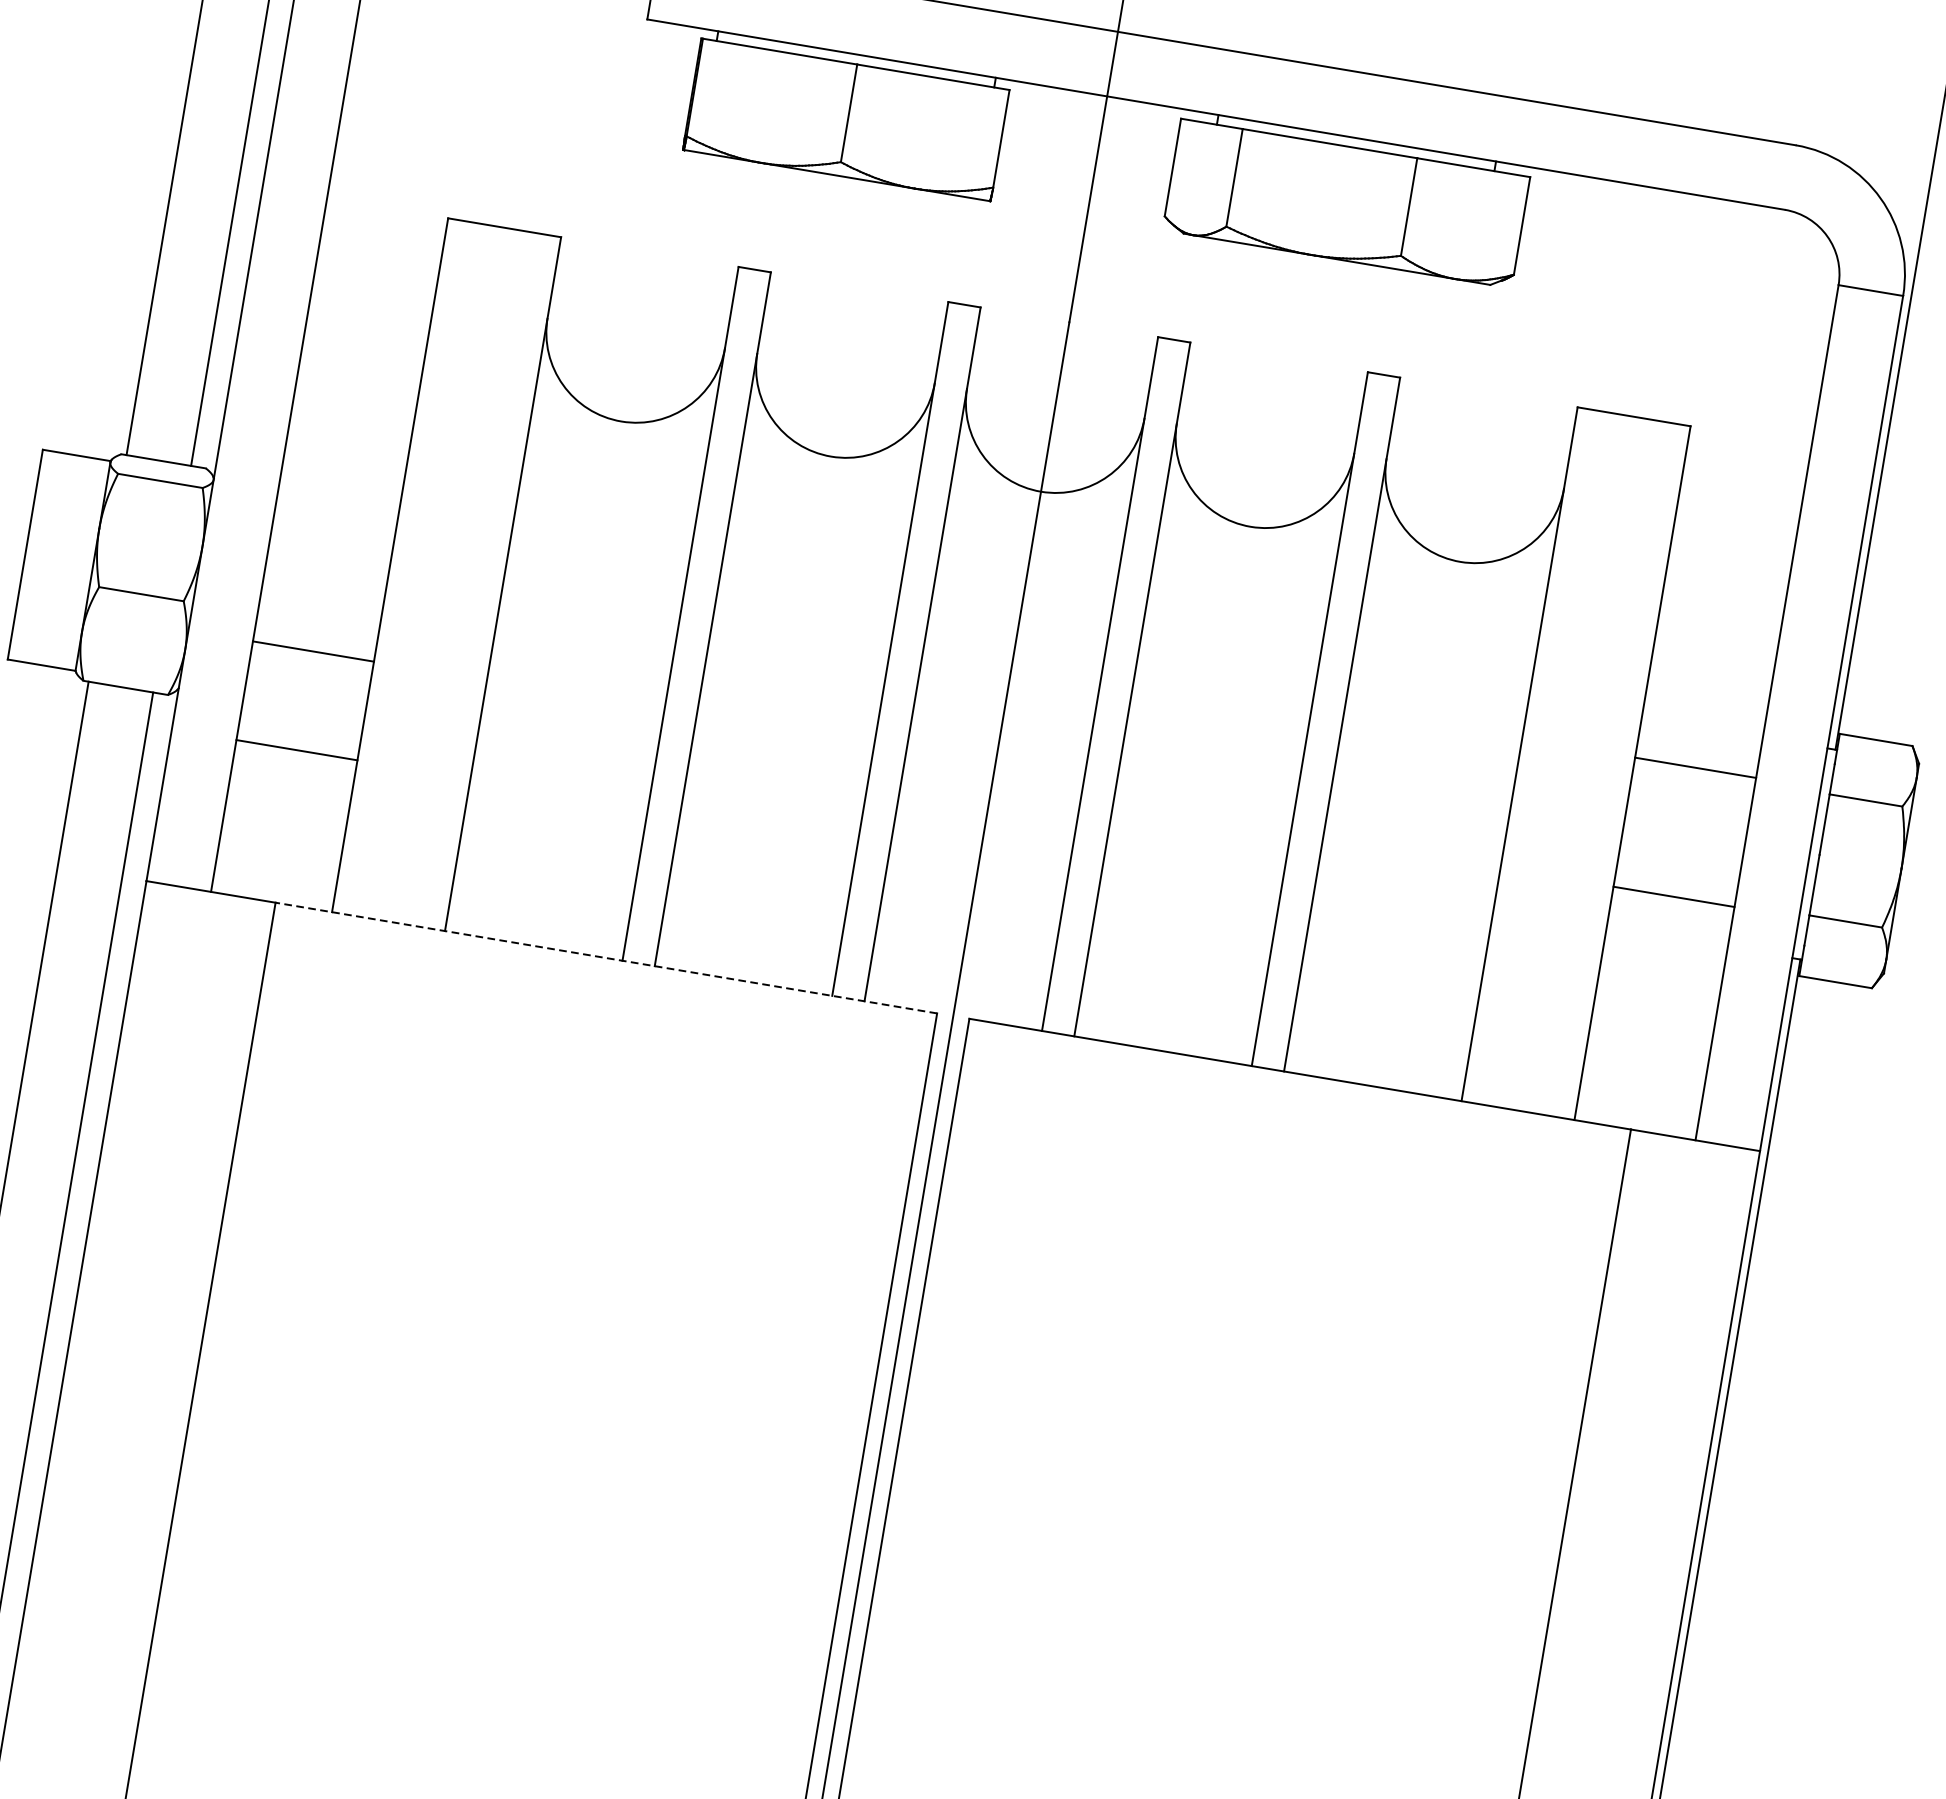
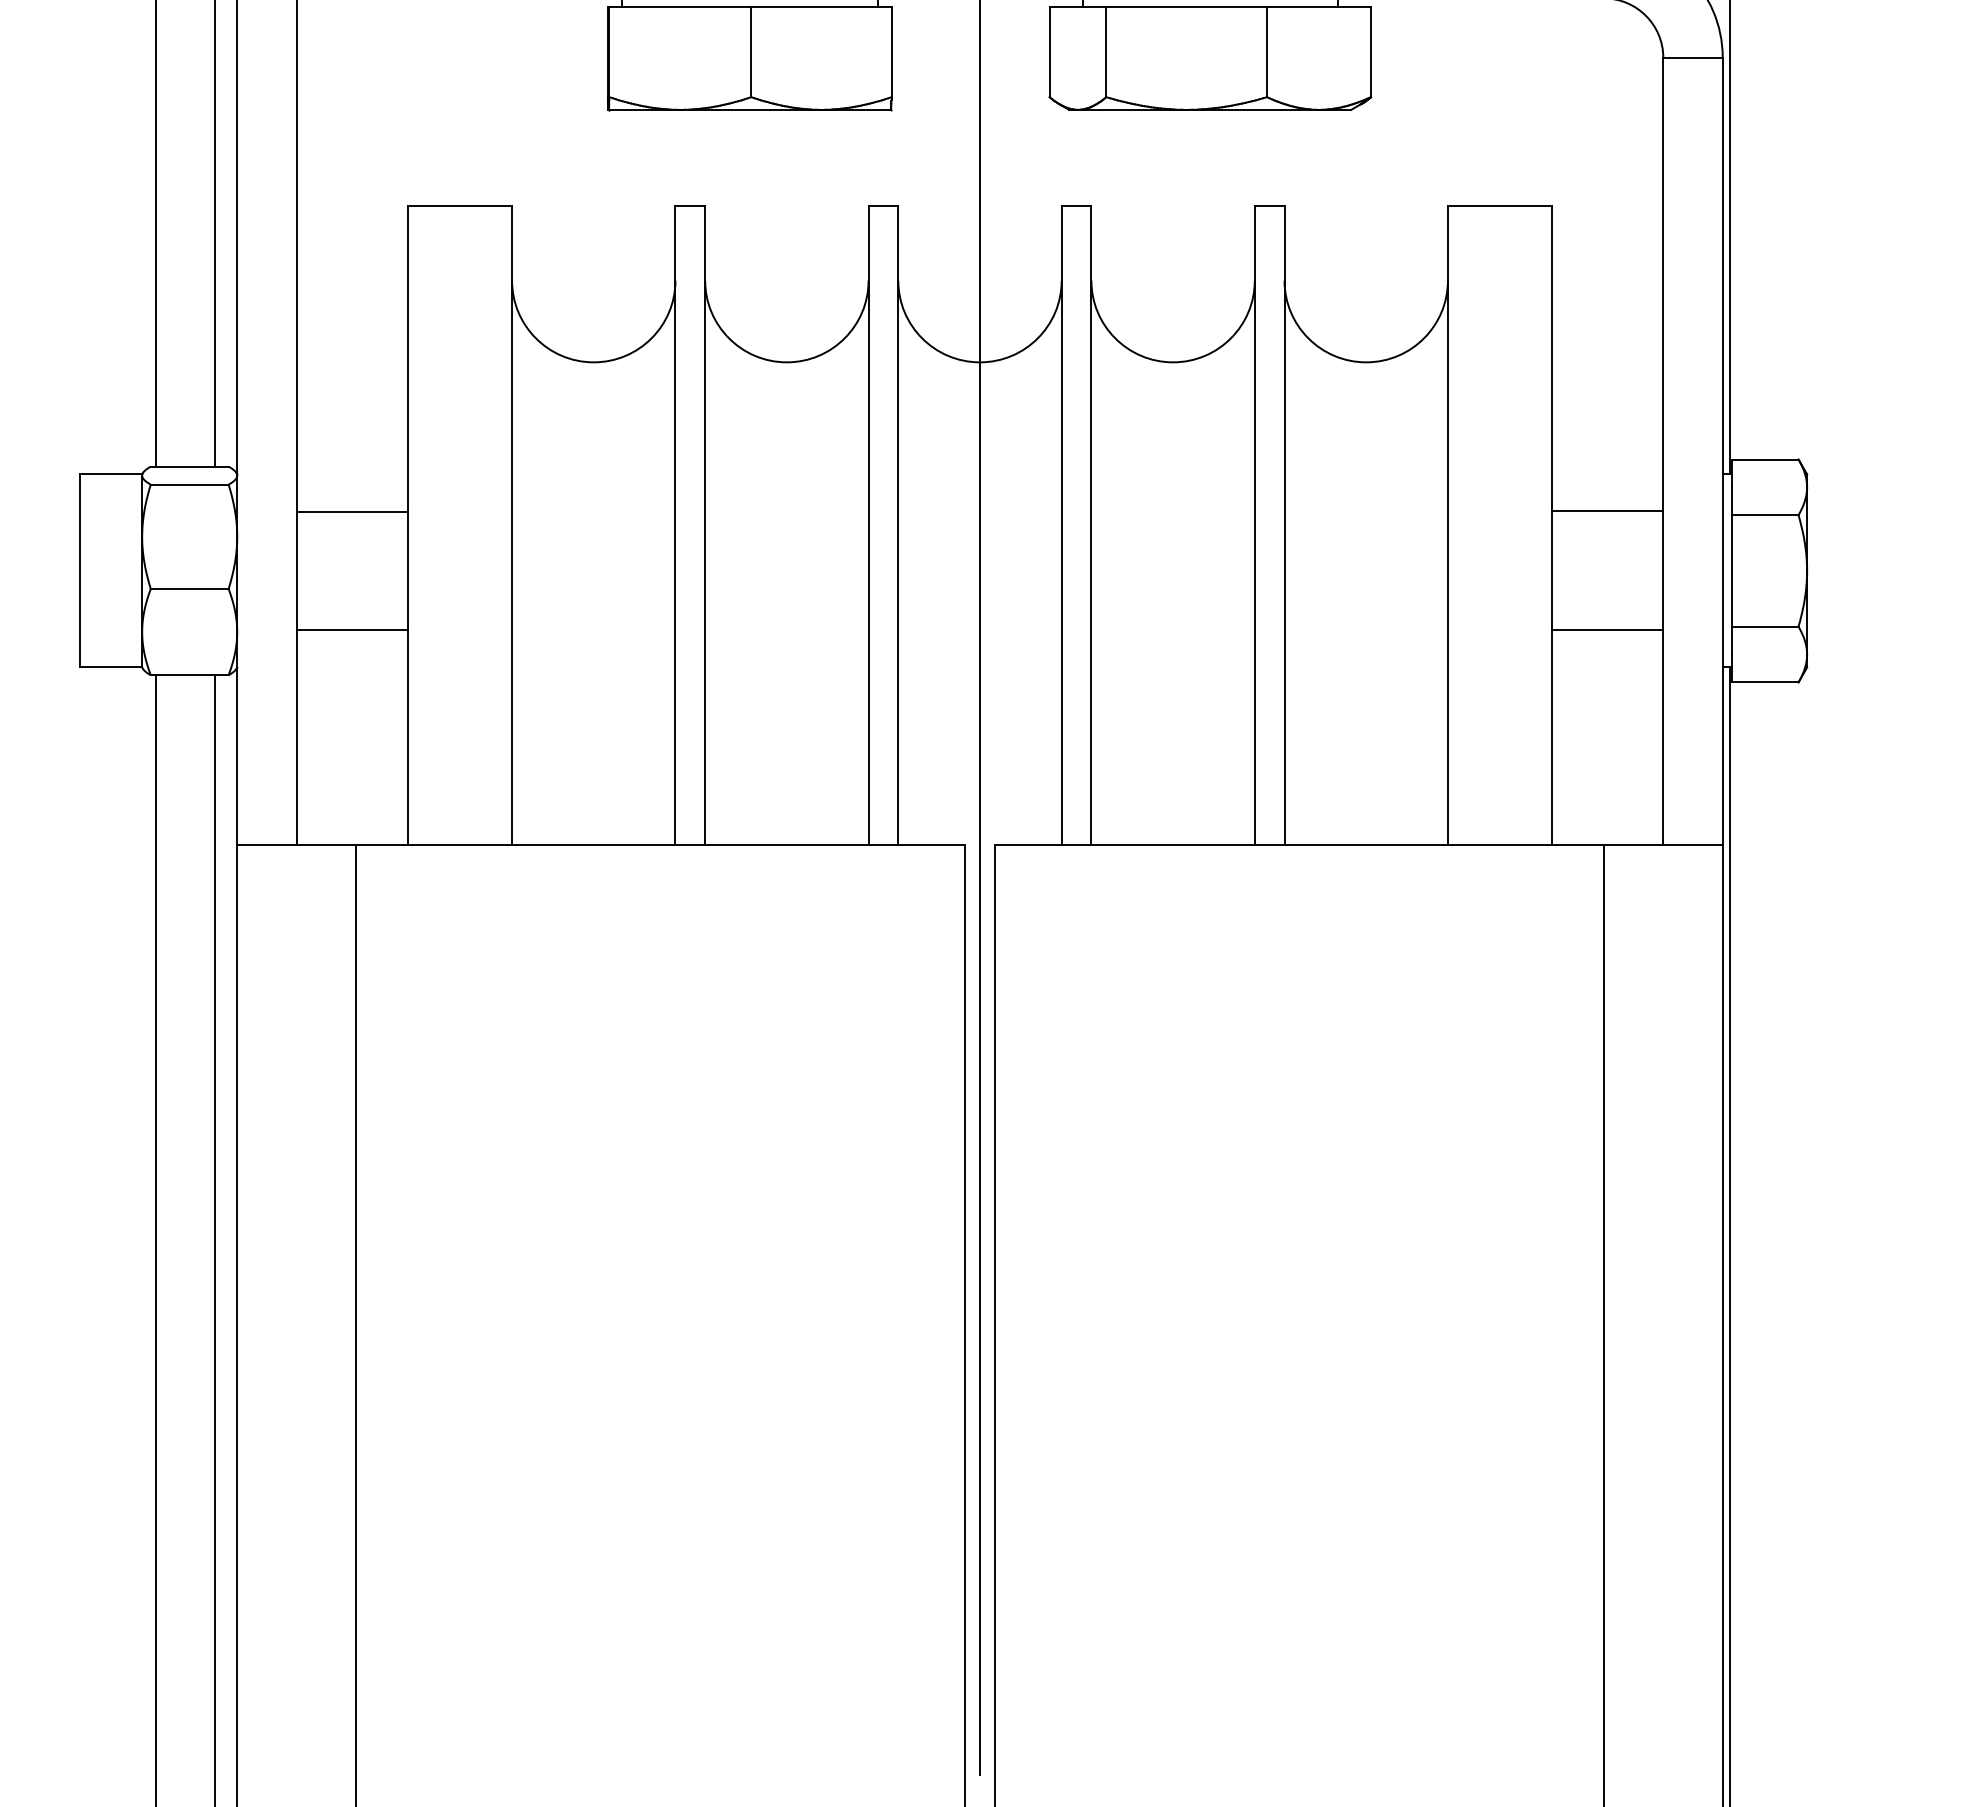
line: (313, 651) -> (352, 511), moved
line: (297, 750) -> (352, 630), moved
line: (606, 958) -> (660, 845), dashed -> solid

